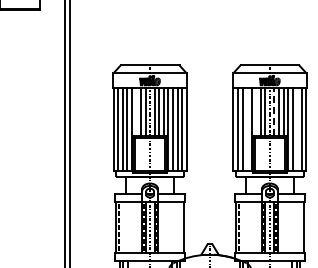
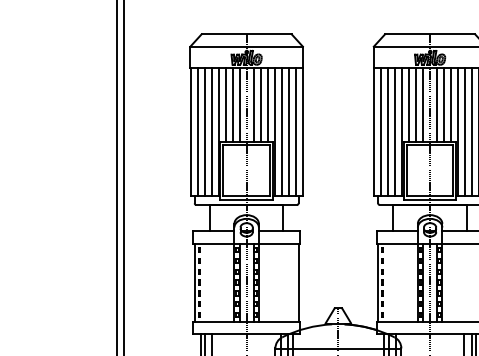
line: (136, 111) -> (225, 104), added
line: (256, 111) -> (409, 104), added
line: (274, 111) -> (437, 104), dashed -> solid
line: (247, 129) -> (395, 132), added
line: (297, 129) -> (472, 132), added

